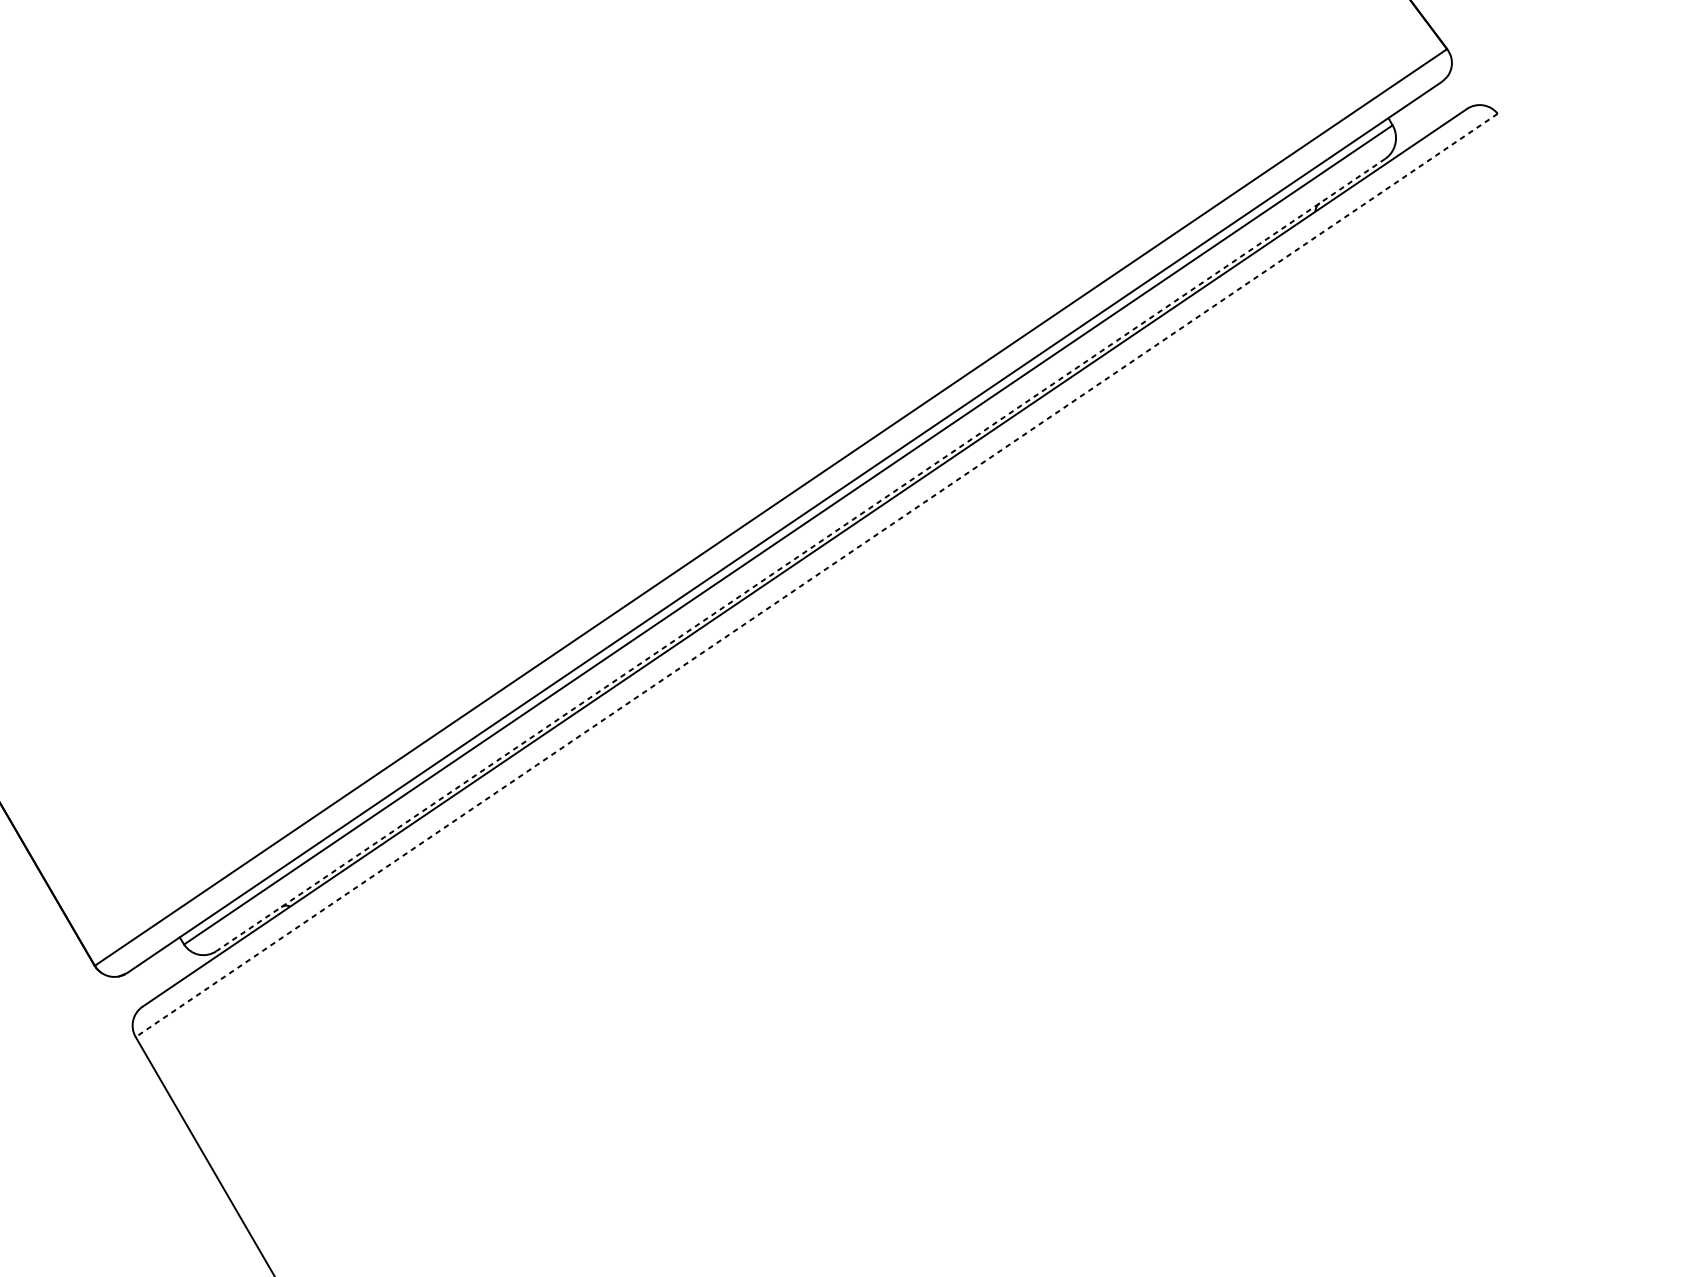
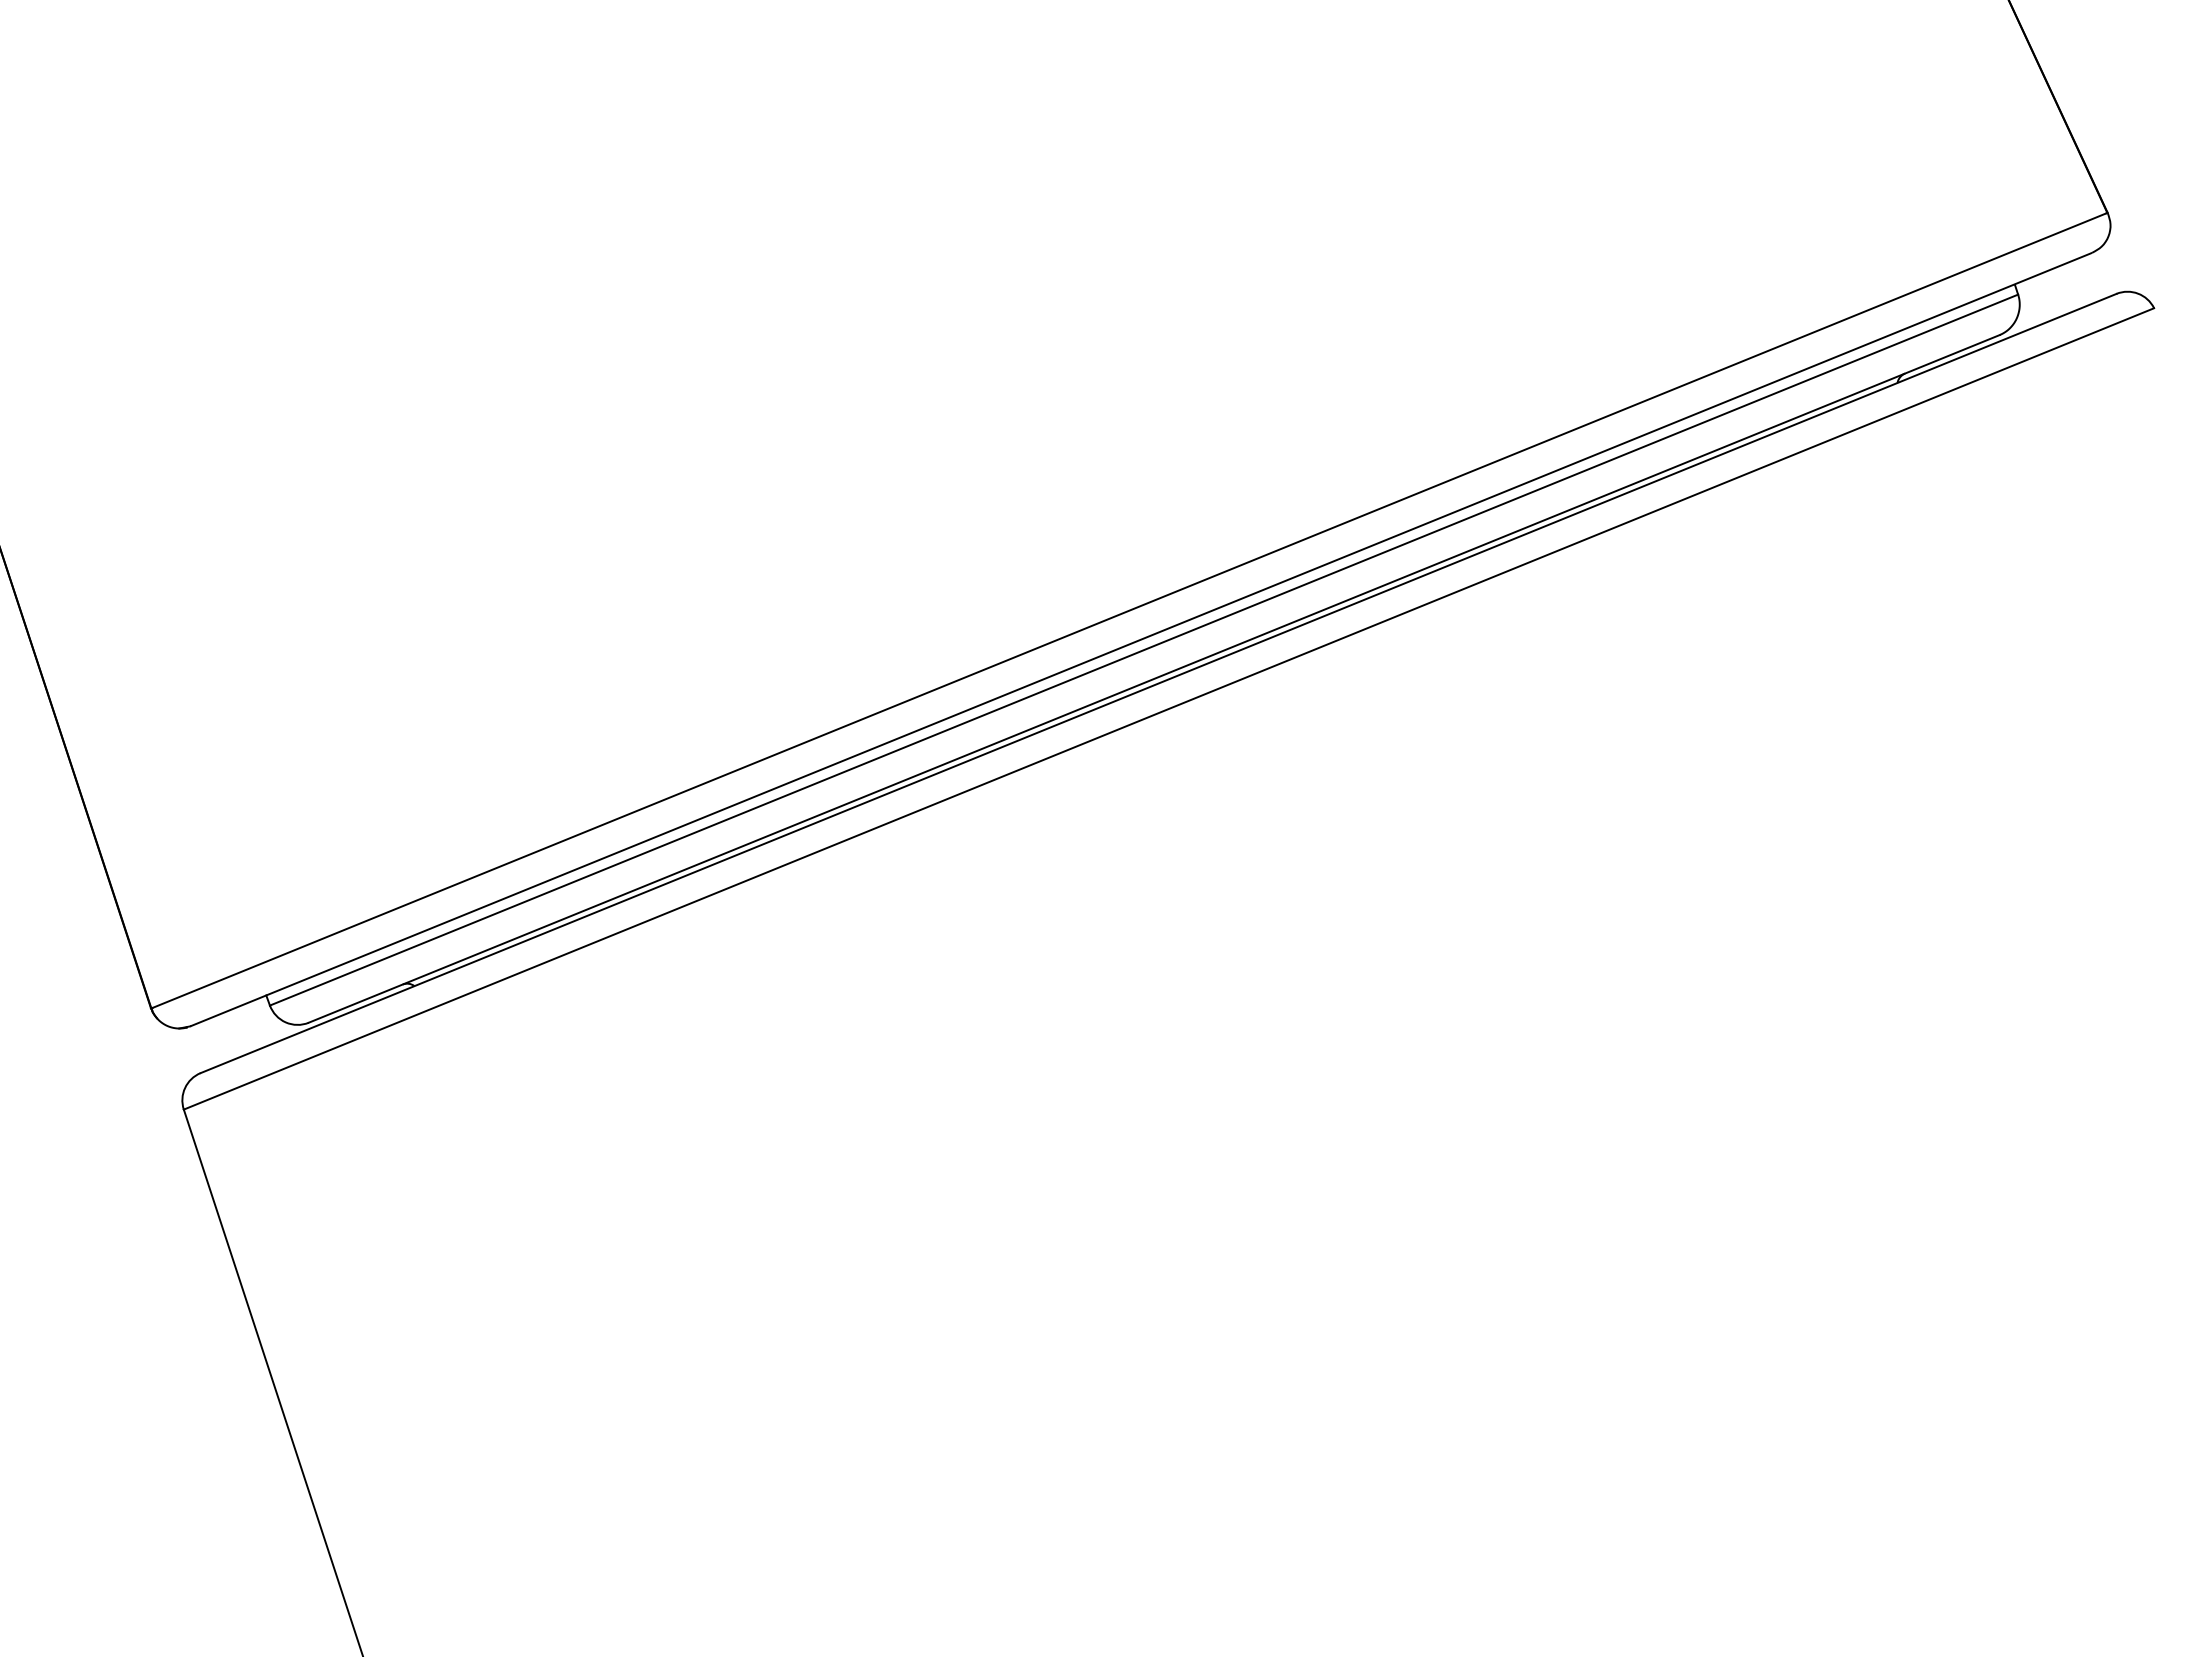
line: (800, 554) -> (1154, 678), dashed -> solid
line: (816, 575) -> (1168, 709), dashed -> solid

